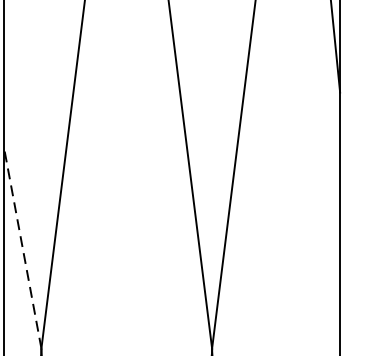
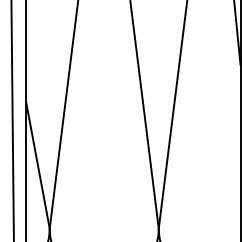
line: (22, 248) -> (37, 164), dashed -> solid

